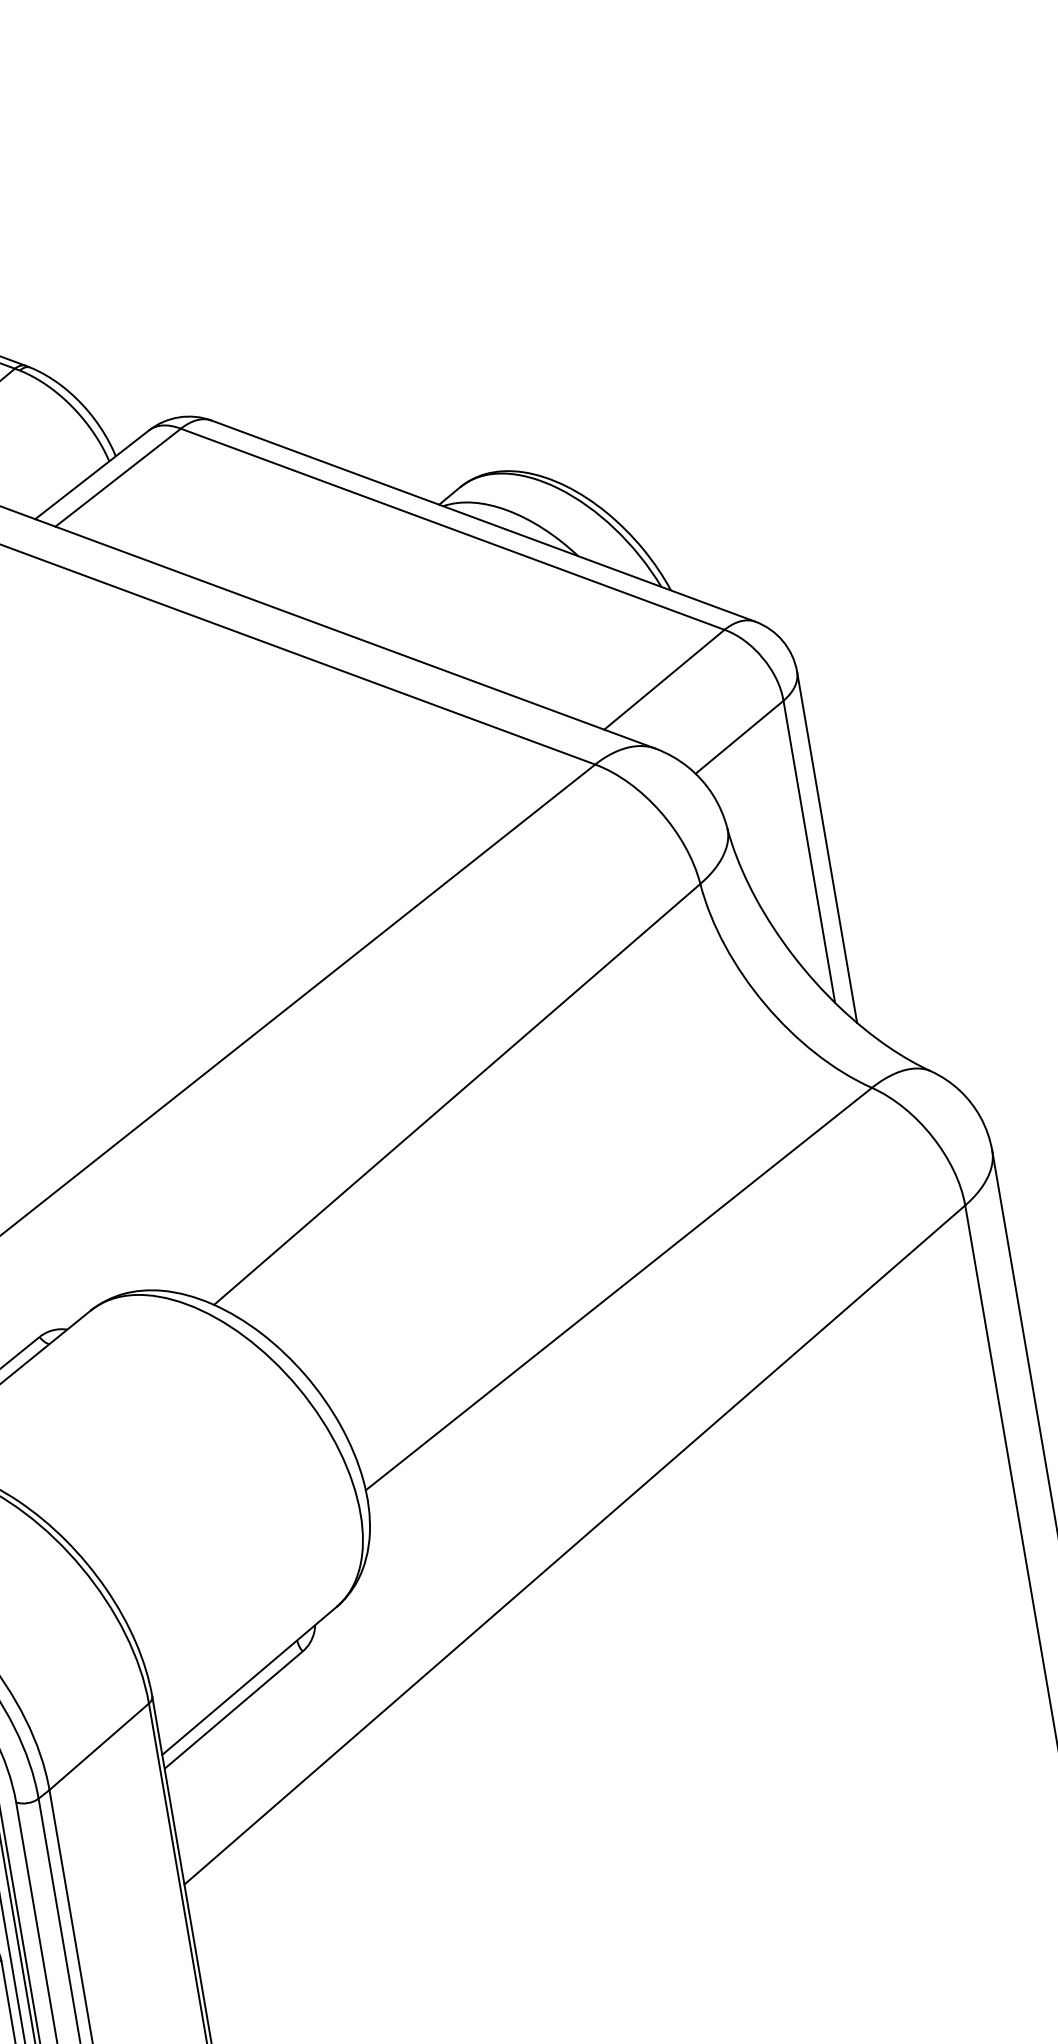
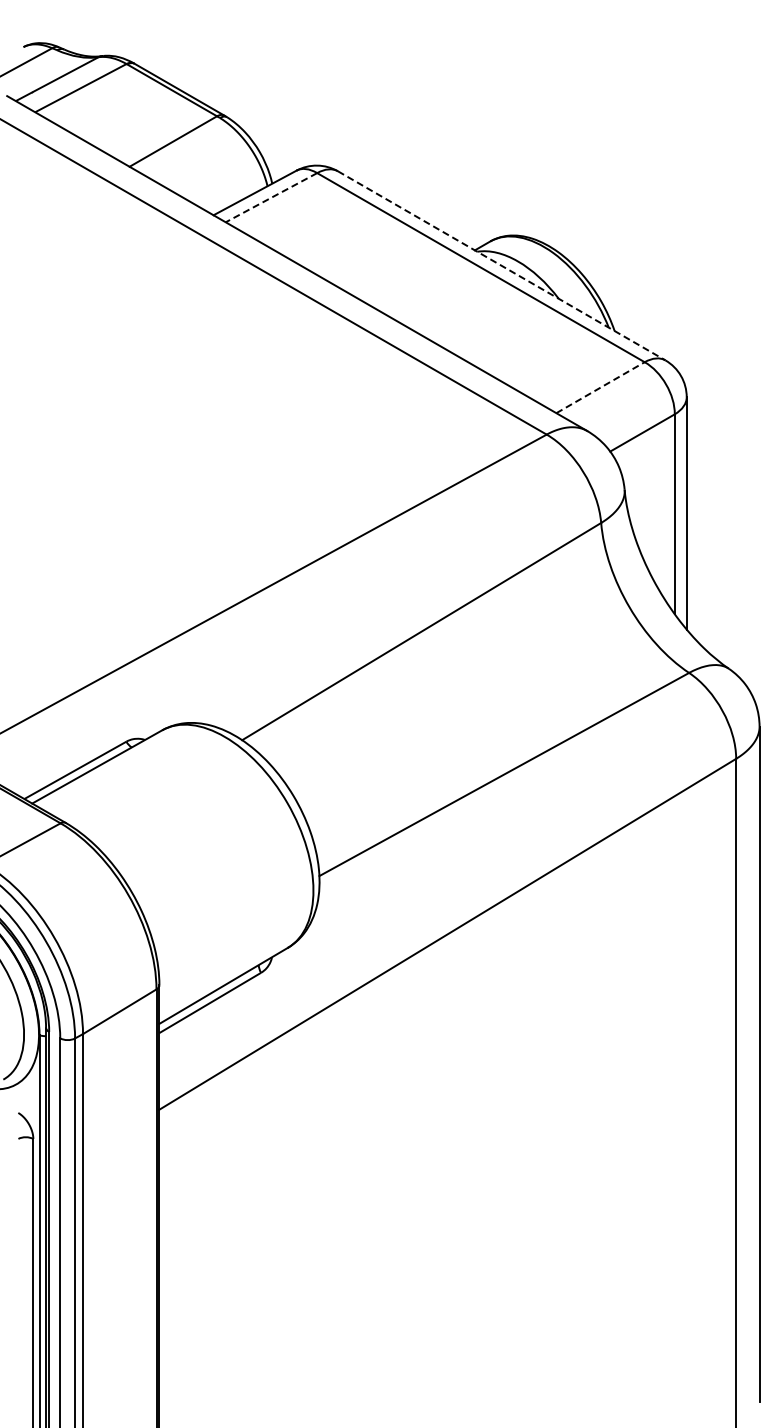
line: (118, 477) -> (271, 197), solid -> dashed
line: (485, 521) -> (502, 266), solid -> dashed
line: (664, 679) -> (600, 387), solid -> dashed

